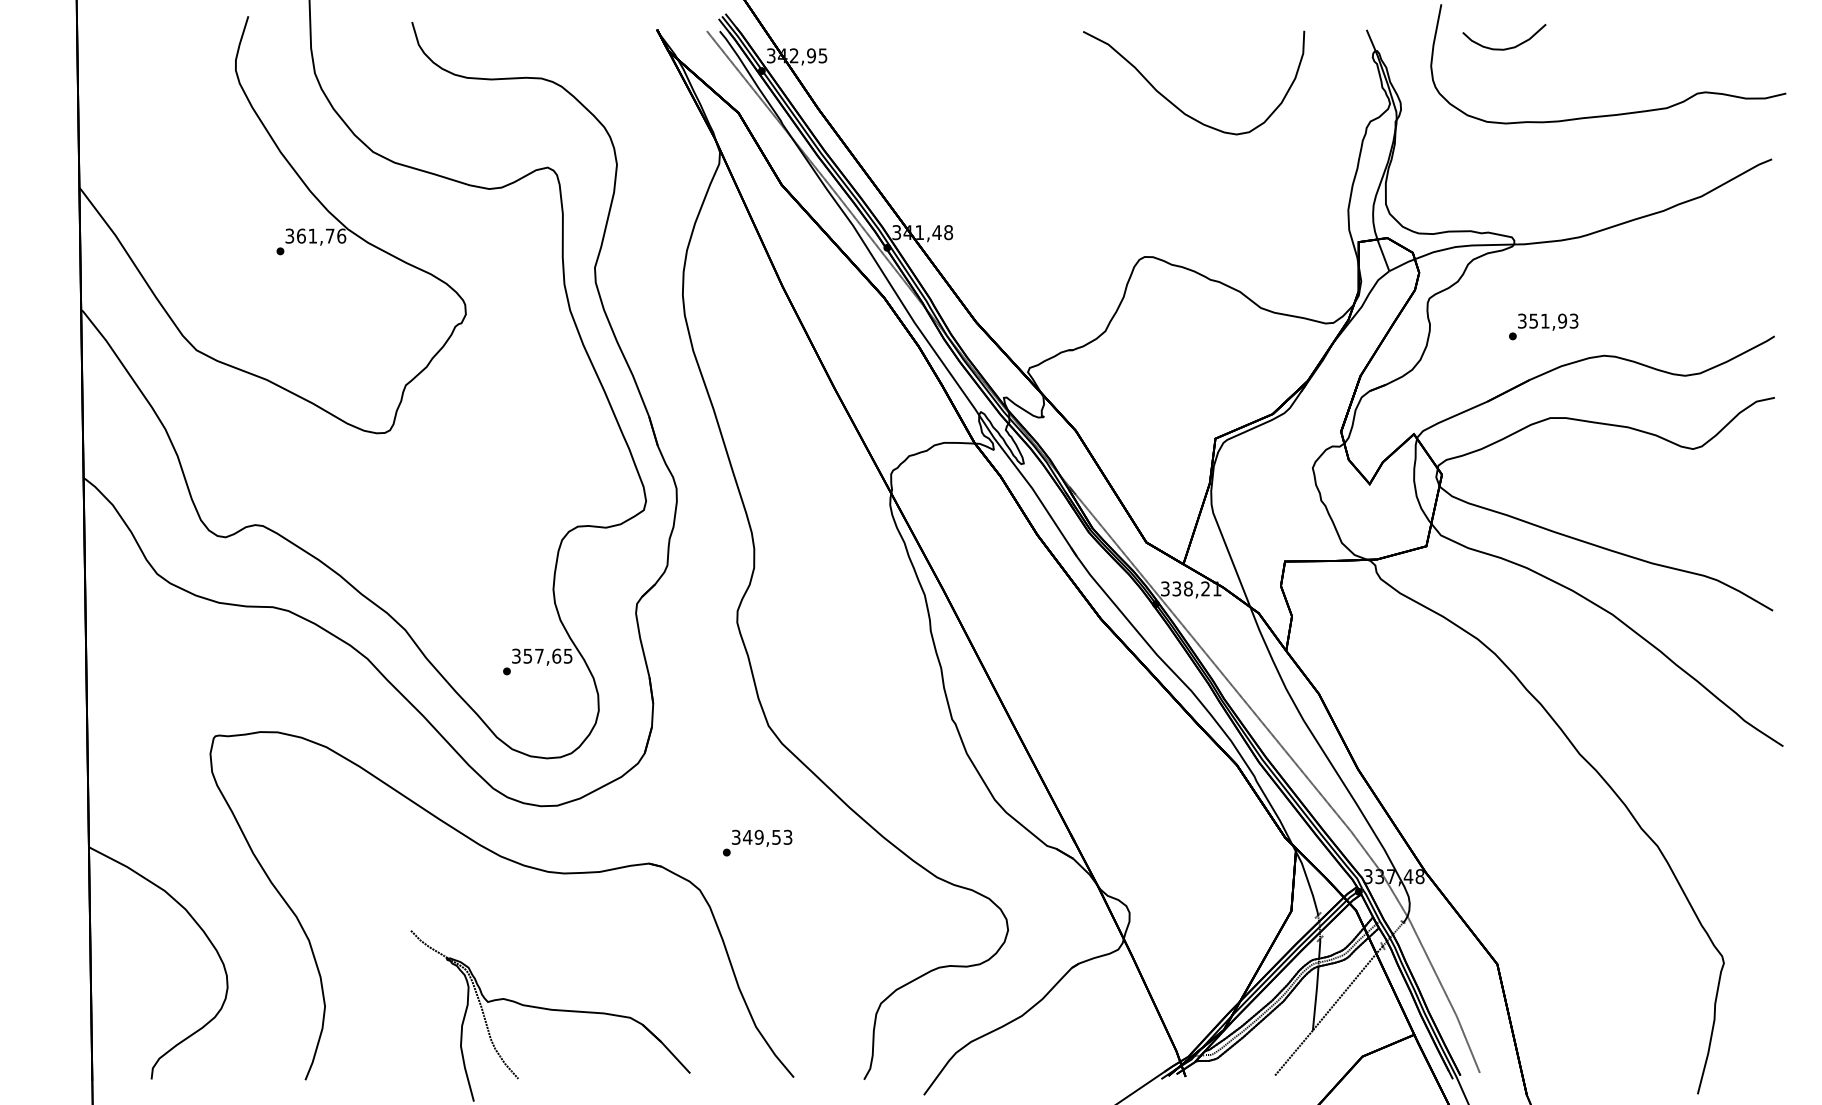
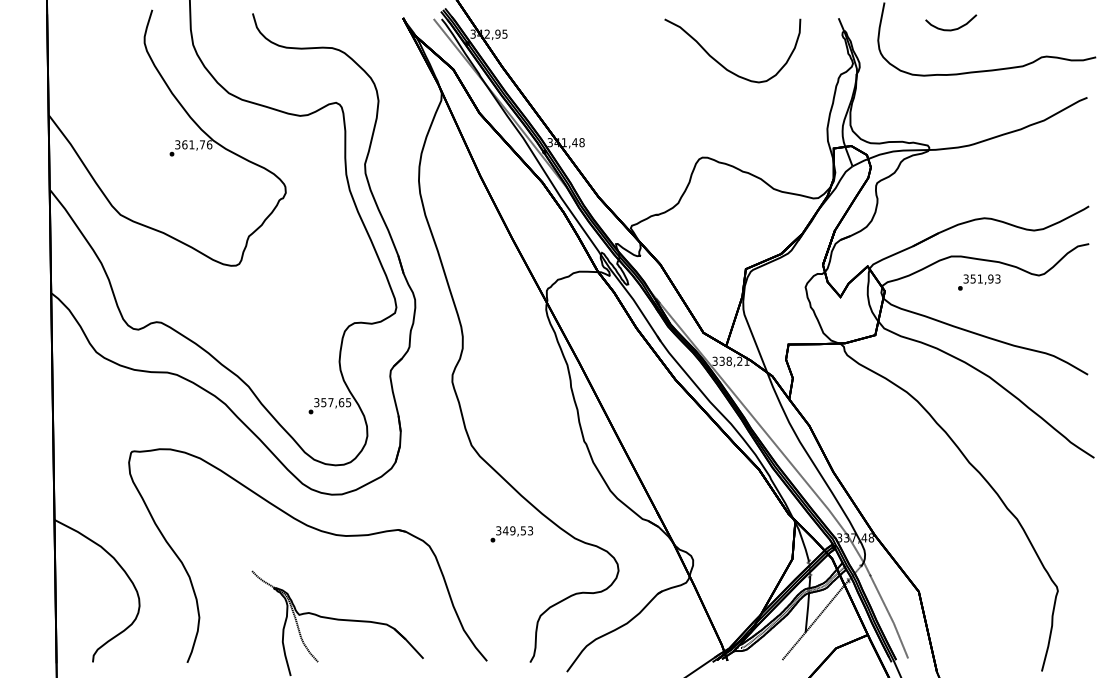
part: (1508, 46) -> (953, 28), moved
text: (1544, 326) -> (979, 282), moved
text: (757, 843) -> (511, 534), moved

